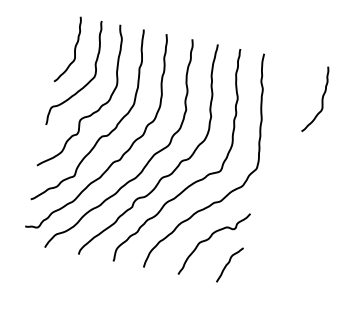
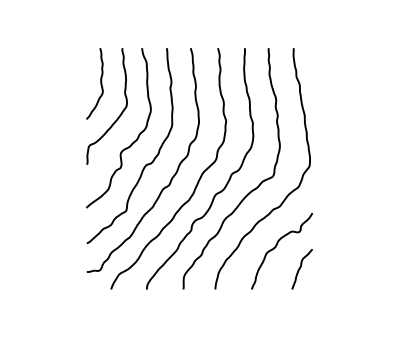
curve: (321, 100) -> (361, 83), removed

